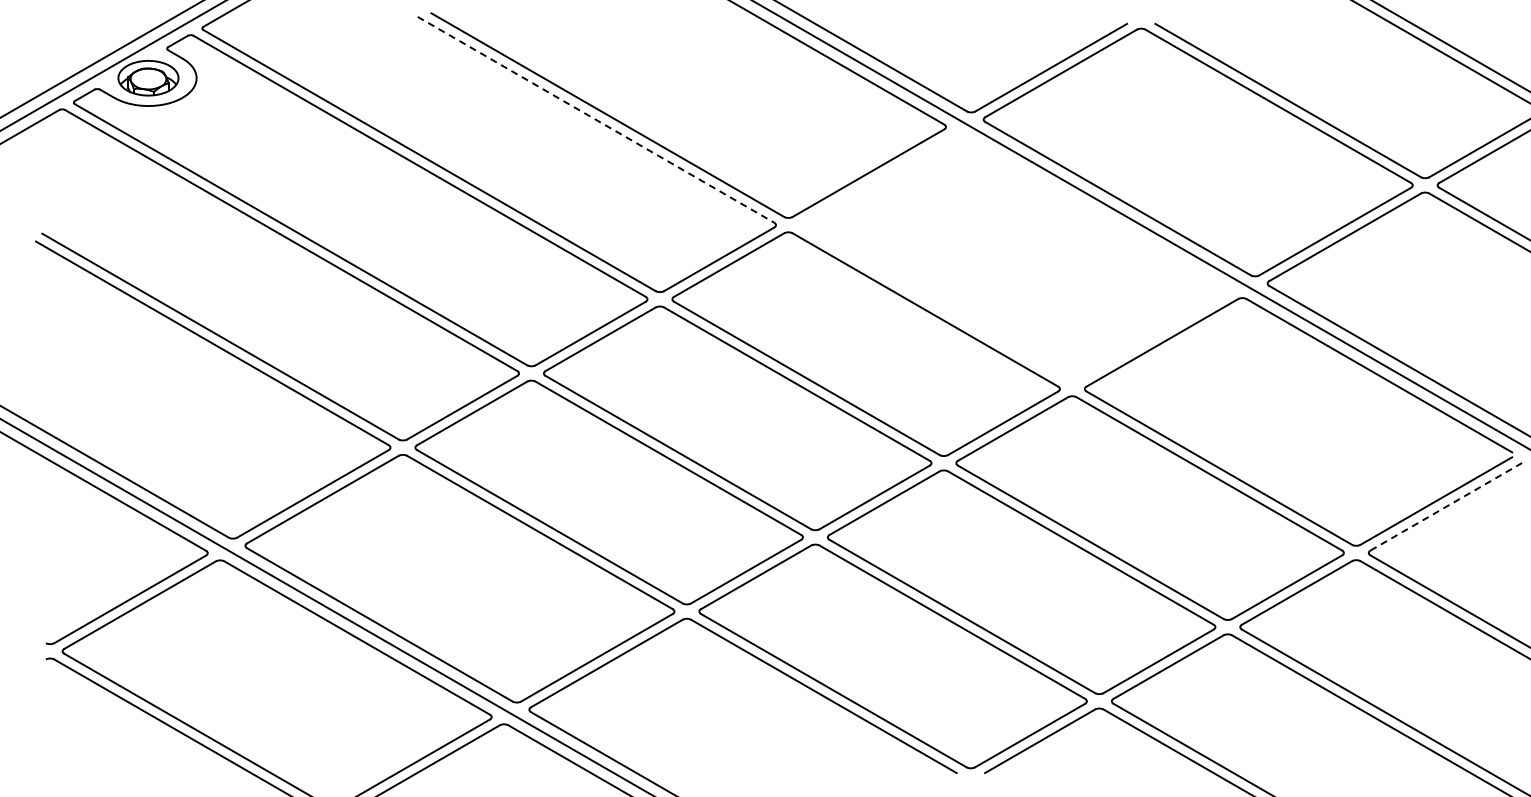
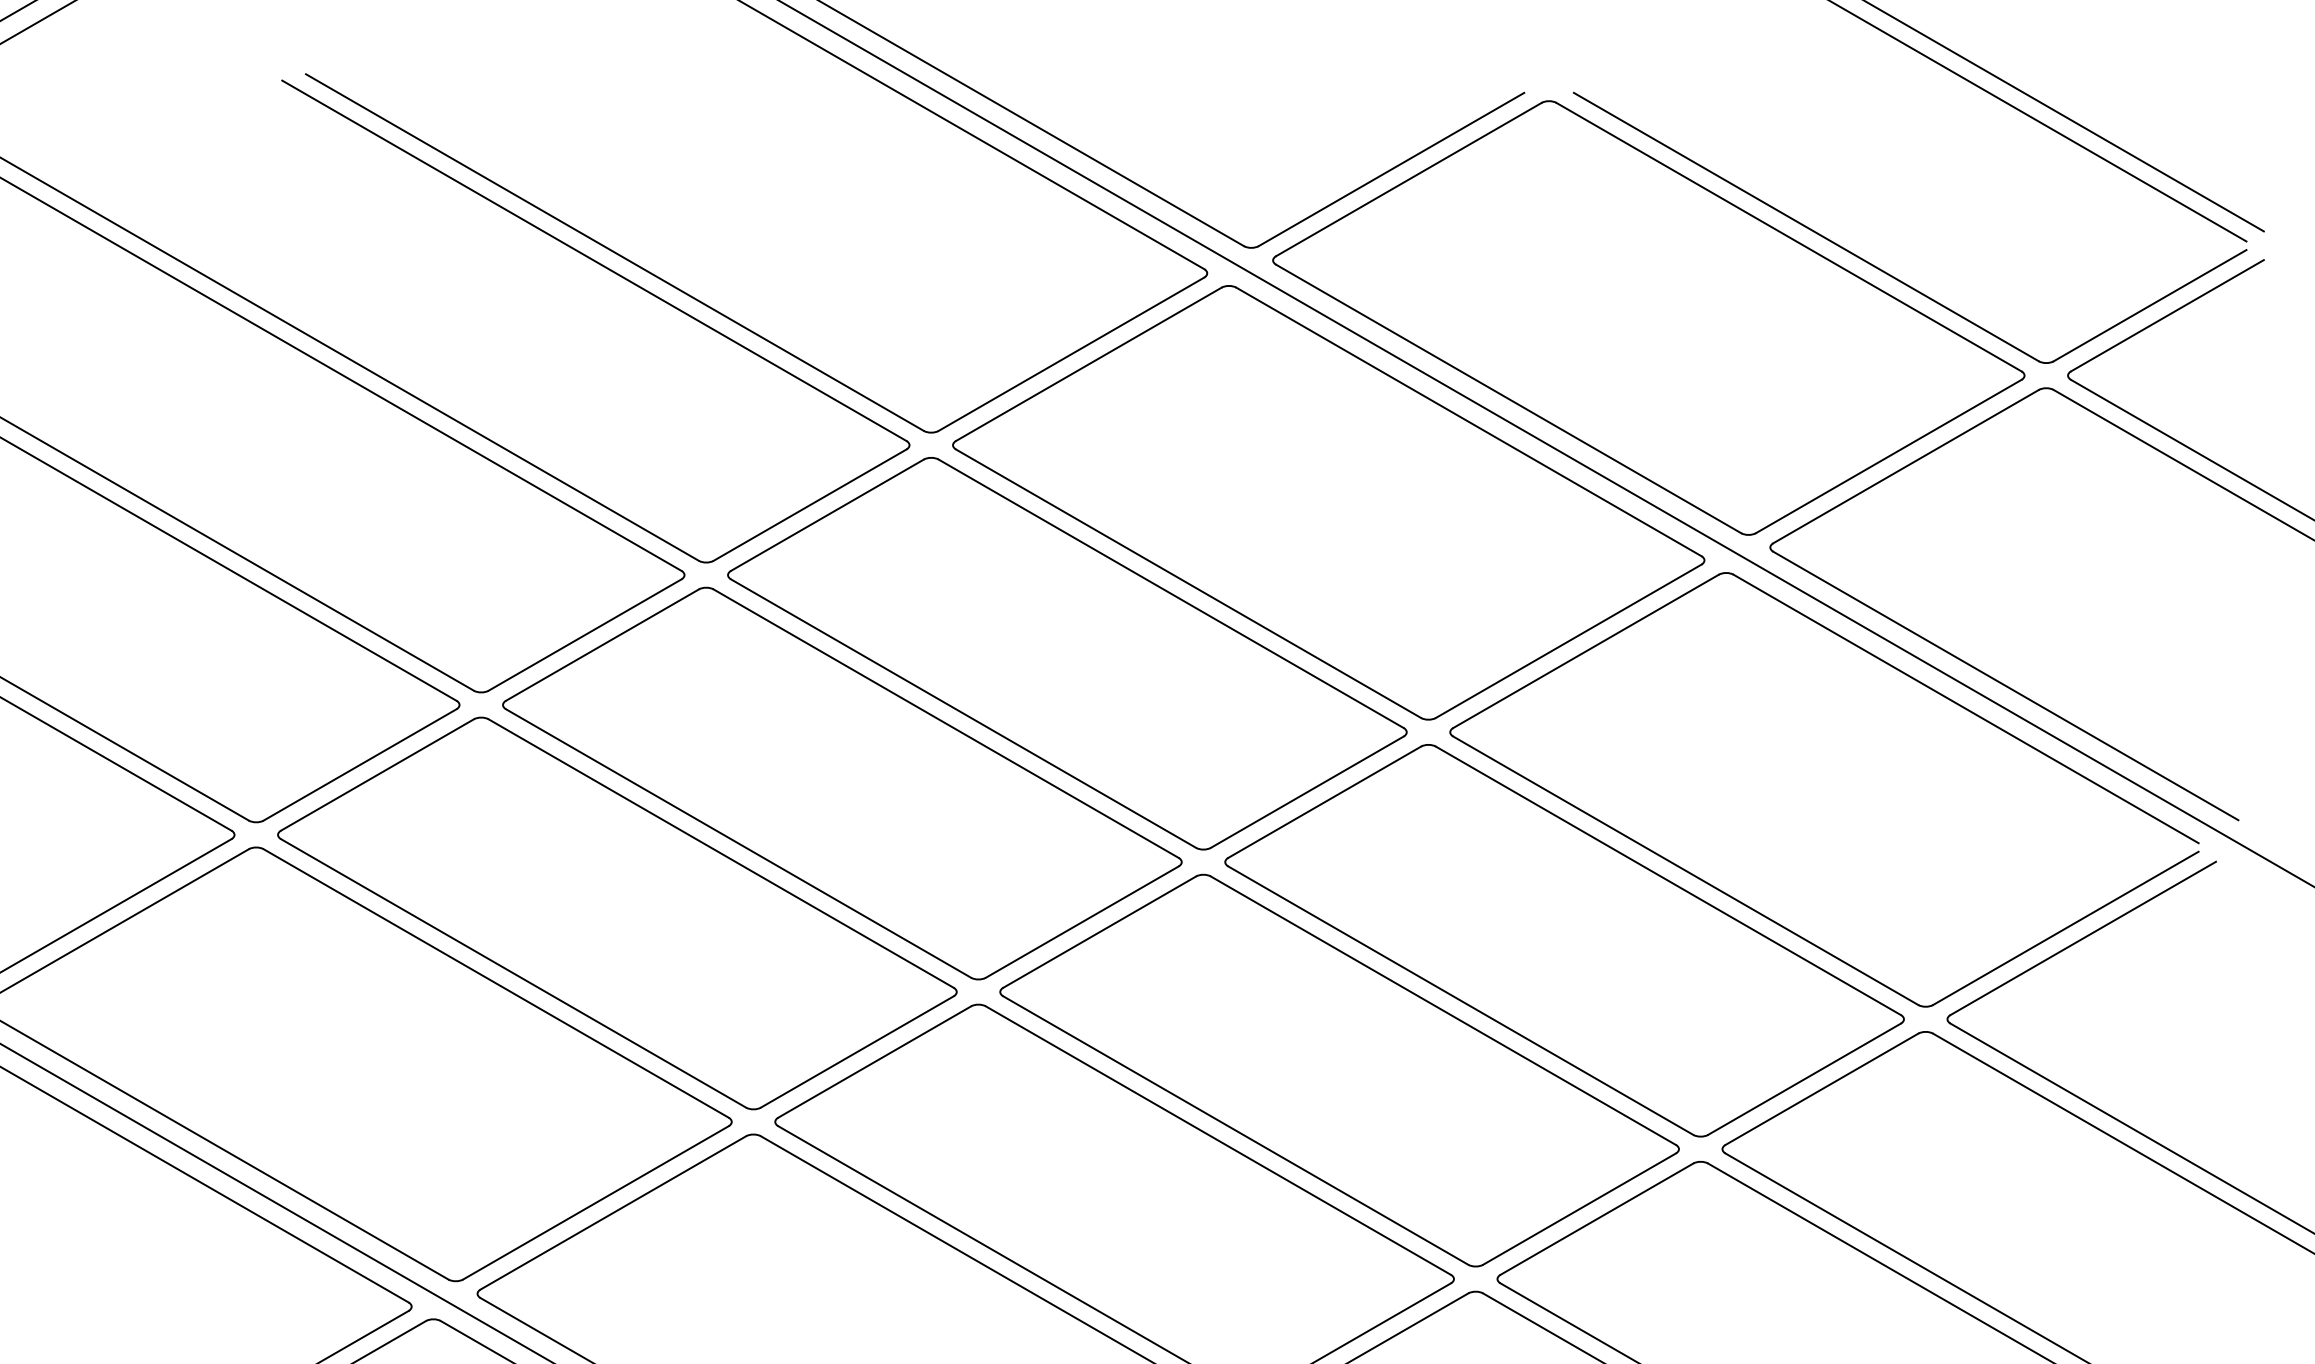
line: (596, 119) -> (595, 260), dashed -> solid
part: (1015, 257) -> (1328, 501), added
line: (1446, 506) -> (2083, 937), dashed -> solid

